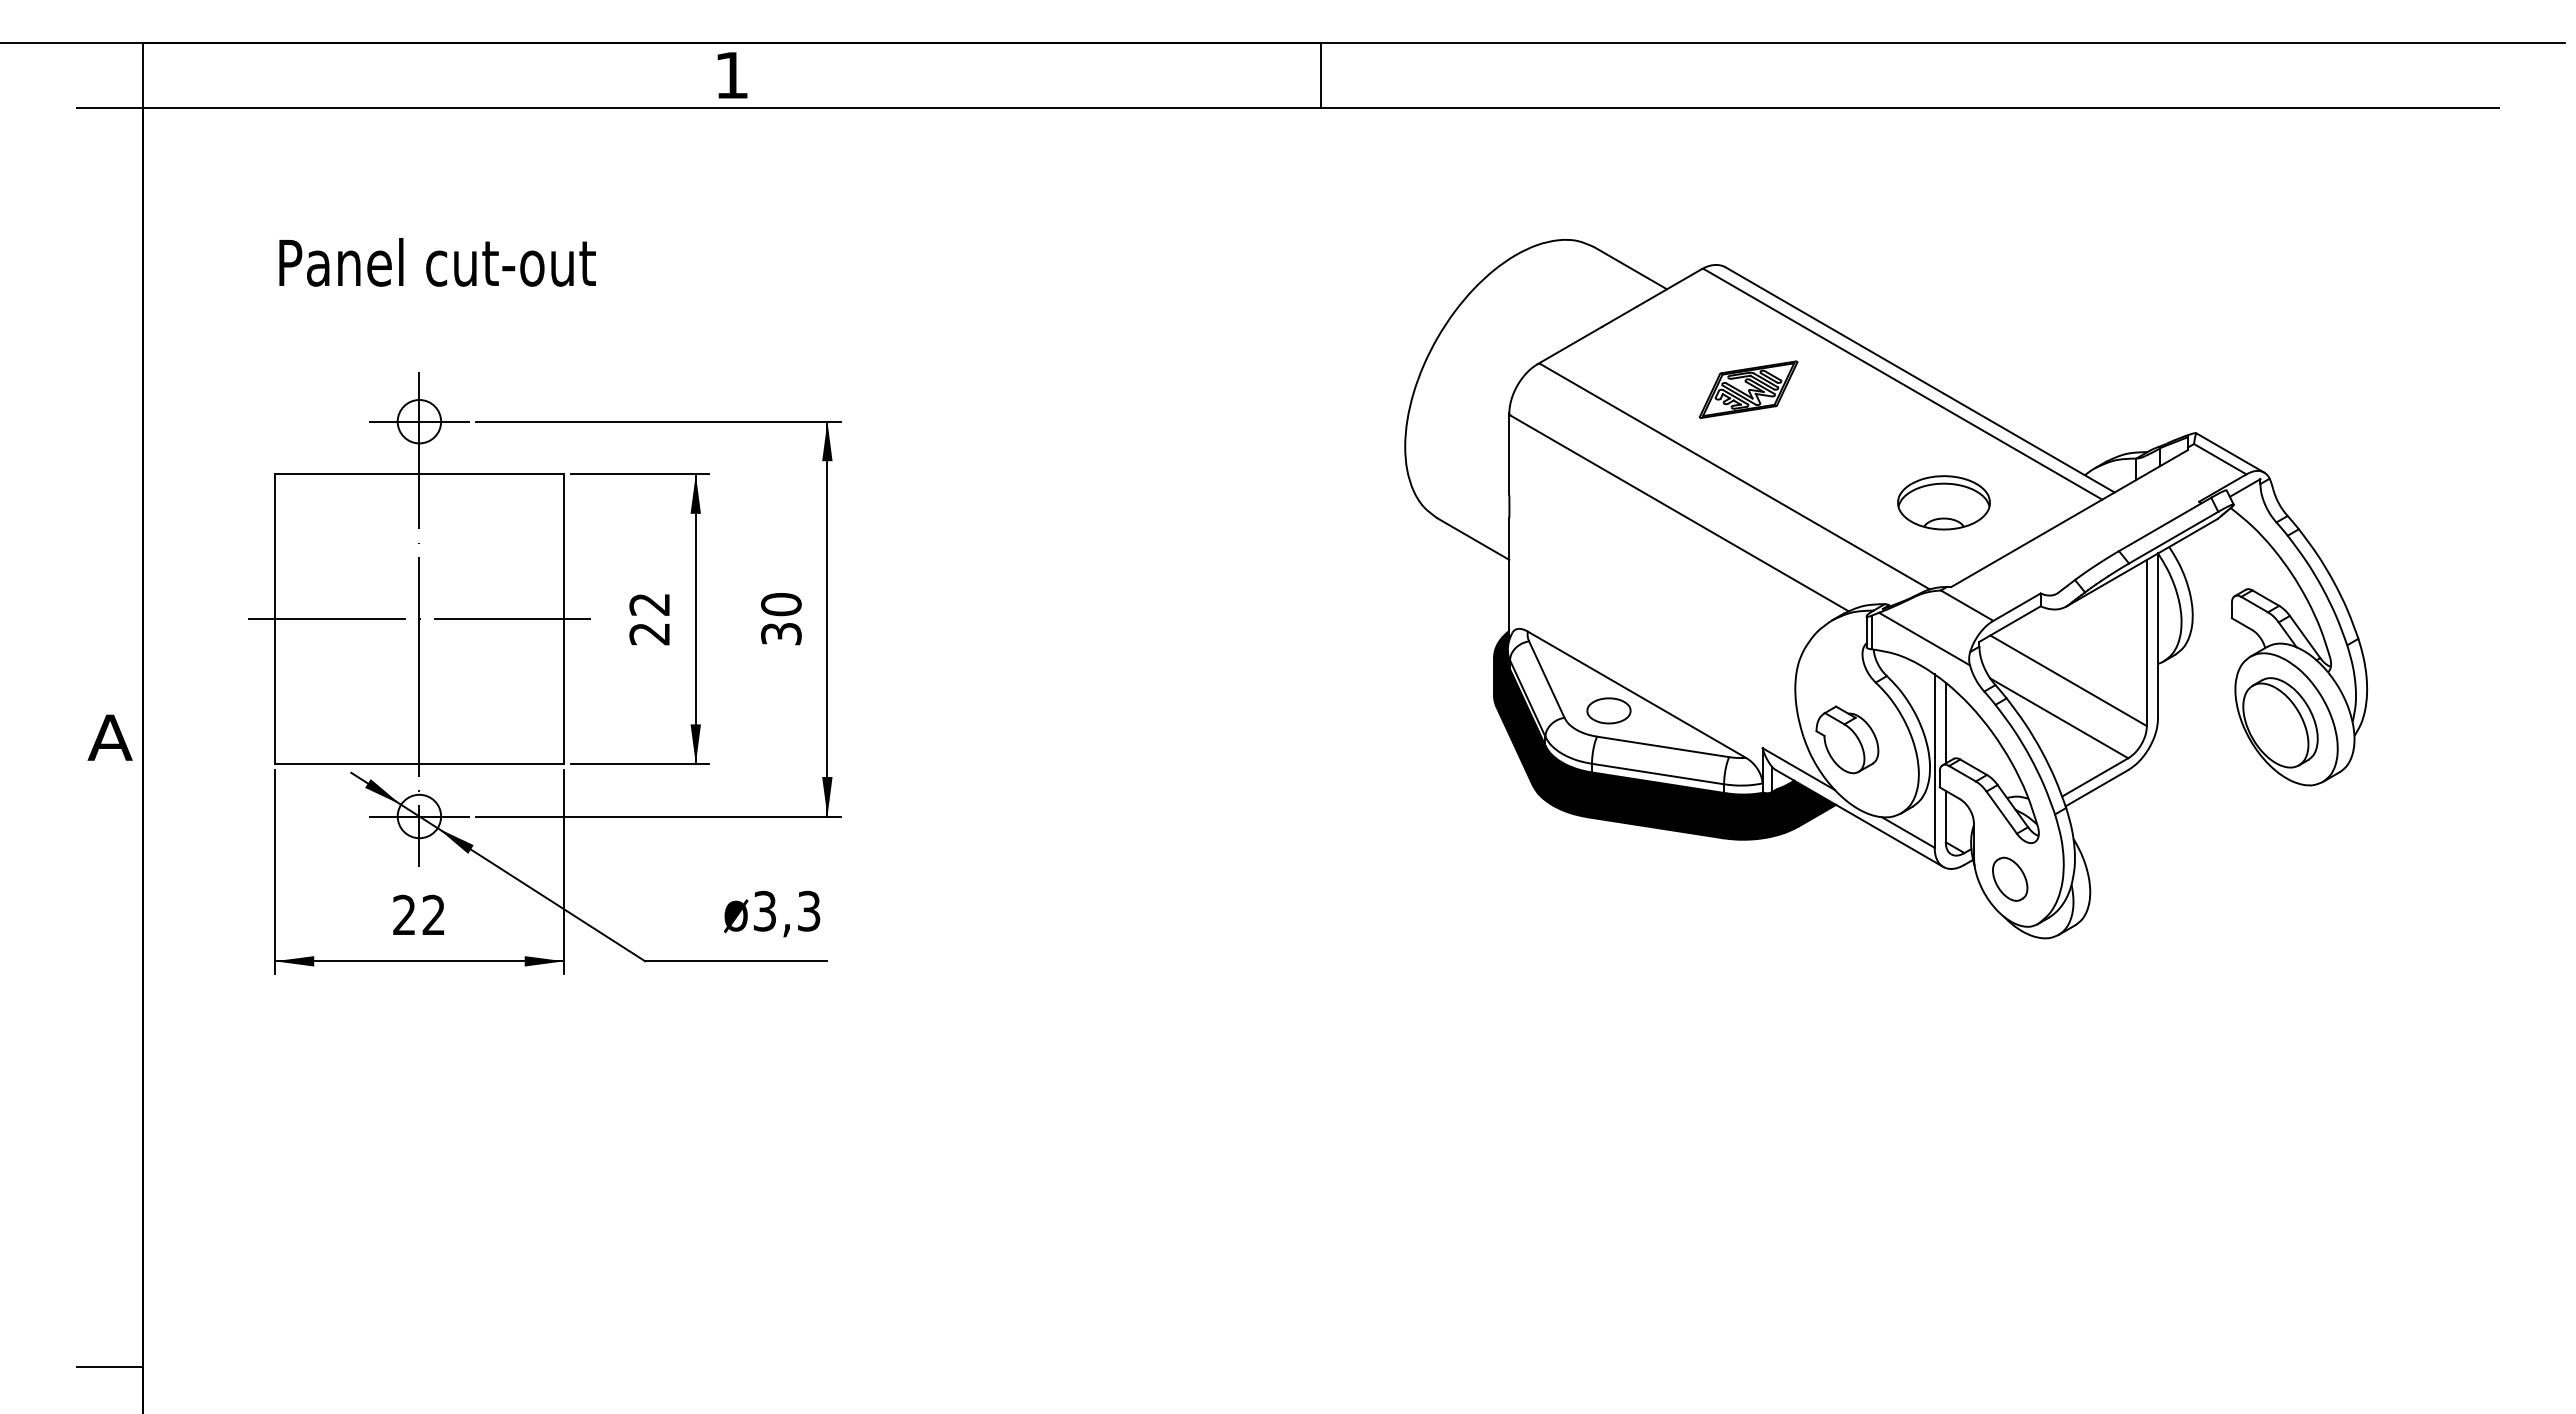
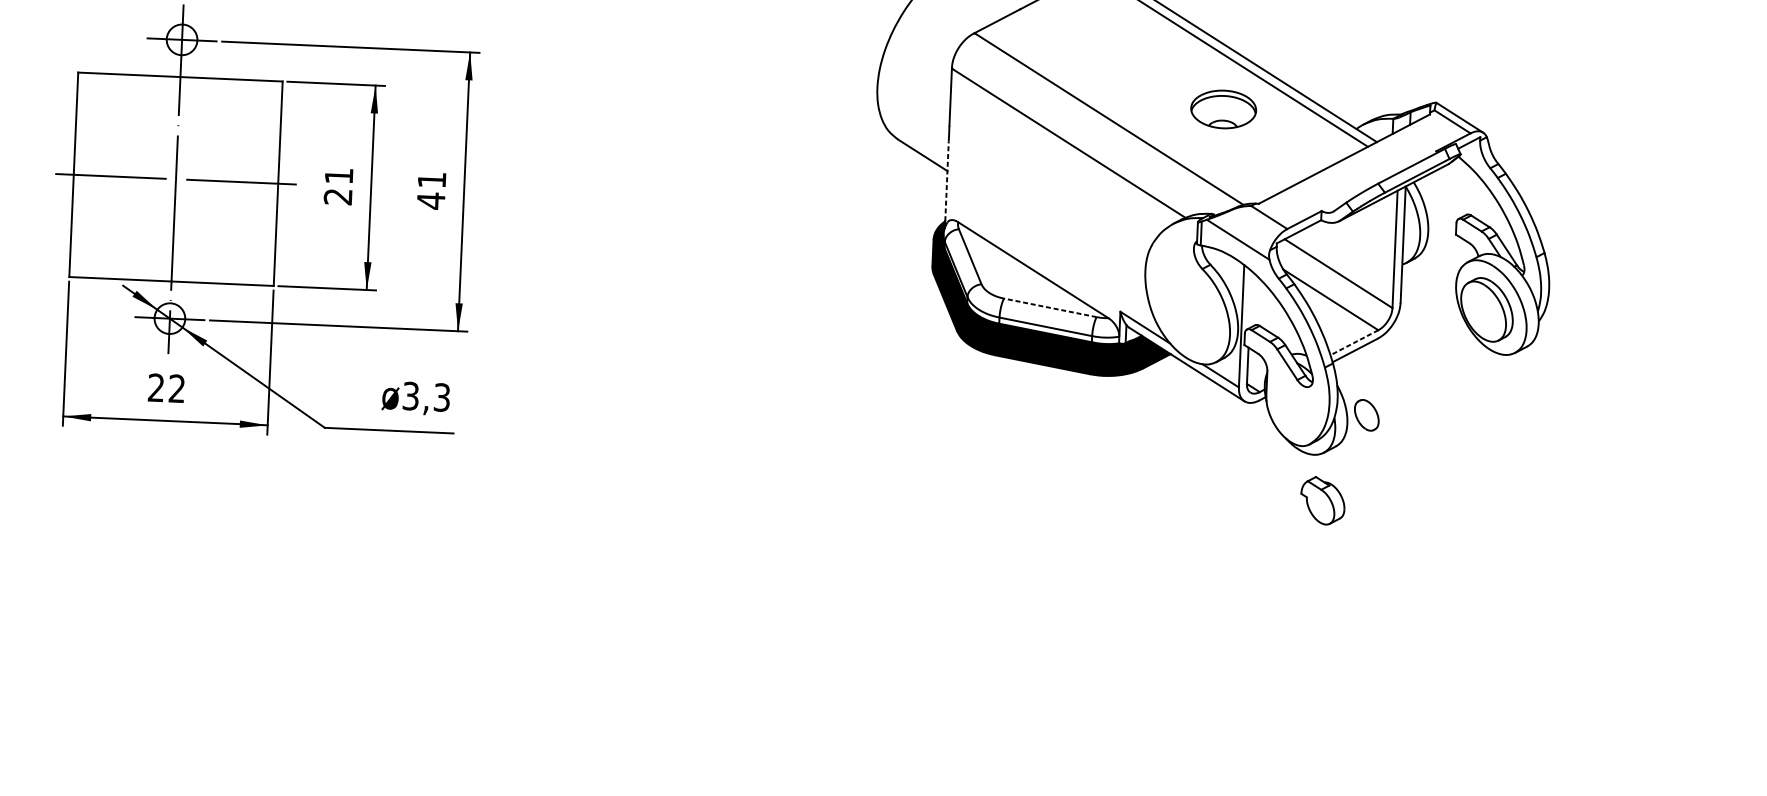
part: (1748, 389) -> (1121, 58), removed
part: (1943, 502) -> (1223, 109), moved
line: (1509, 573) -> (947, 180), solid -> dashed
text: (649, 604) -> (338, 176), 22 -> 21
text: (781, 619) -> (431, 190), 30 -> 41
part: (1608, 710) -> (1012, 280), removed
line: (1945, 722) -> (1250, 299), removed
part: (1847, 739) -> (1322, 500), moved
line: (1663, 746) -> (1050, 307), solid -> dashed
line: (2094, 777) -> (1353, 342), solid -> dashed
part: (2010, 878) -> (1367, 414), moved

